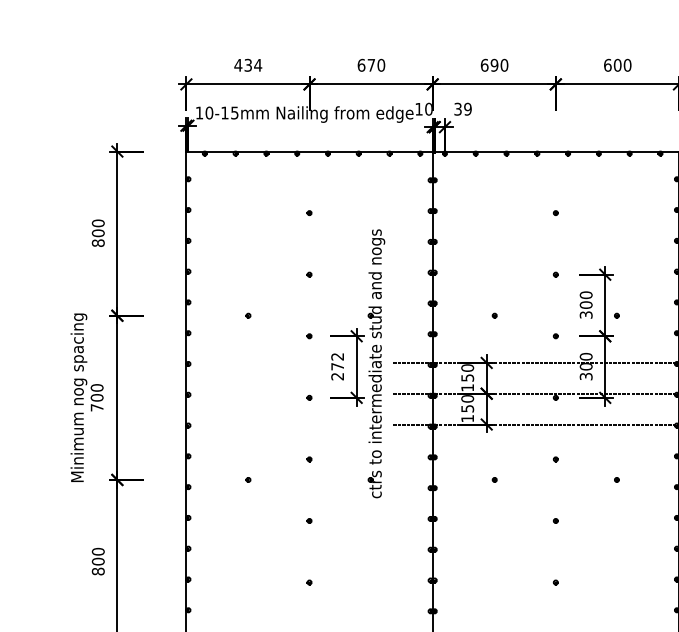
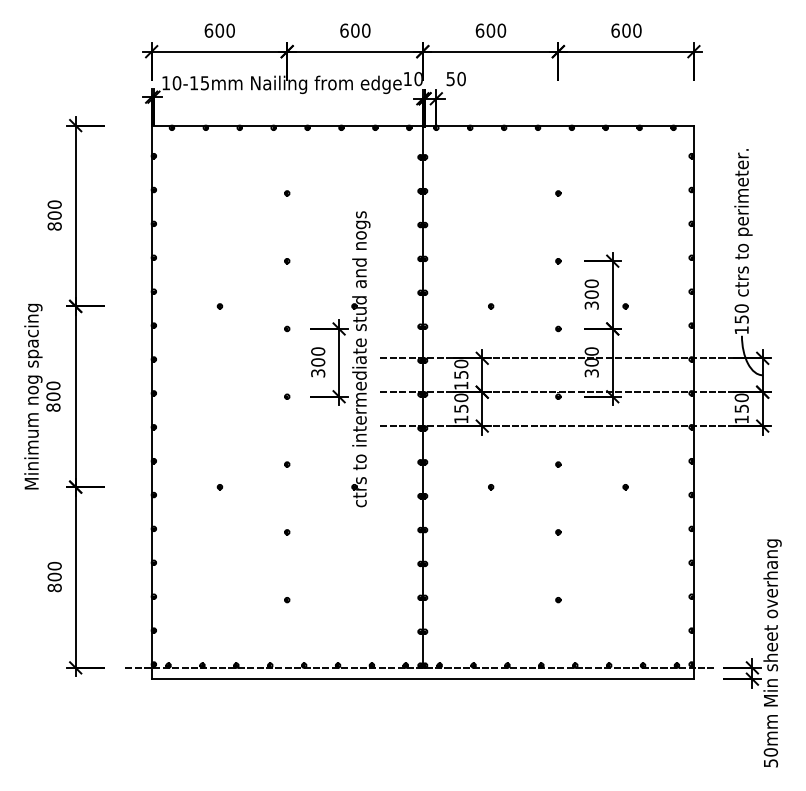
text: (248, 65) -> (219, 30), 434 -> 600
text: (371, 65) -> (355, 30), 670 -> 600
text: (494, 65) -> (490, 30), 690 -> 600
text: (463, 108) -> (456, 78), 39 -> 50
text: (337, 366) -> (318, 362), 272 -> 300
text: (97, 407) -> (53, 407), 700 -> 800

